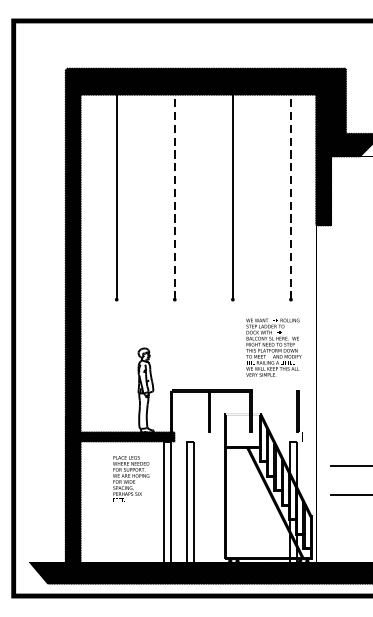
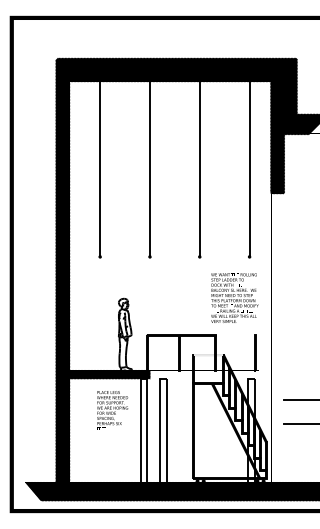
line: (174, 196) -> (149, 168), dashed -> solid
line: (290, 196) -> (249, 168), dashed -> solid

